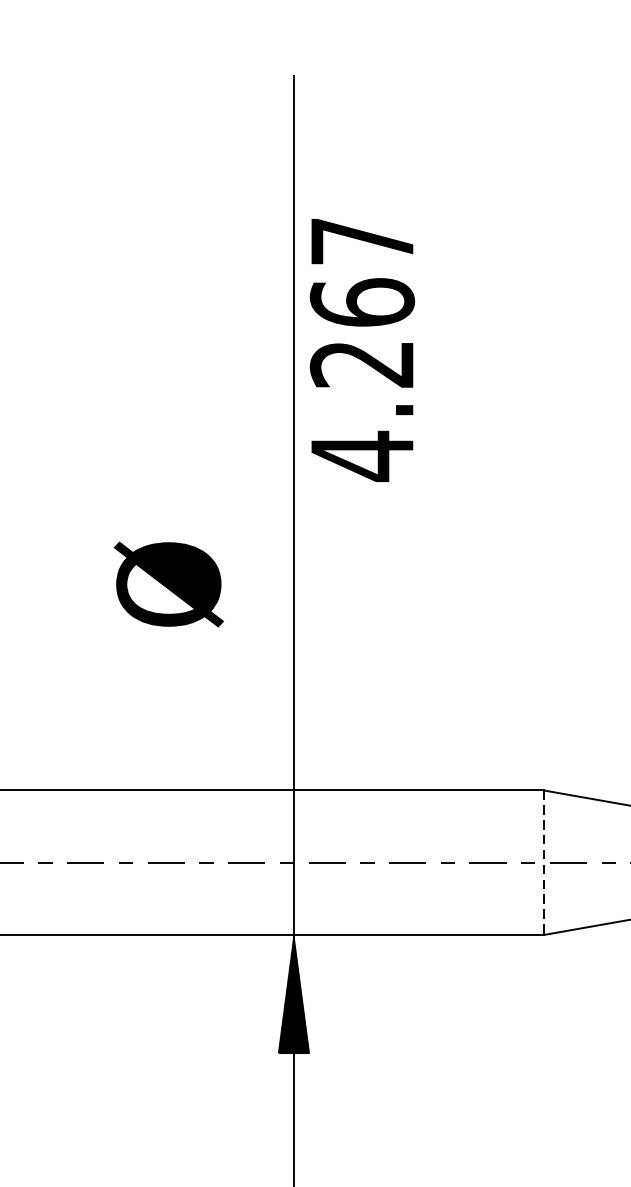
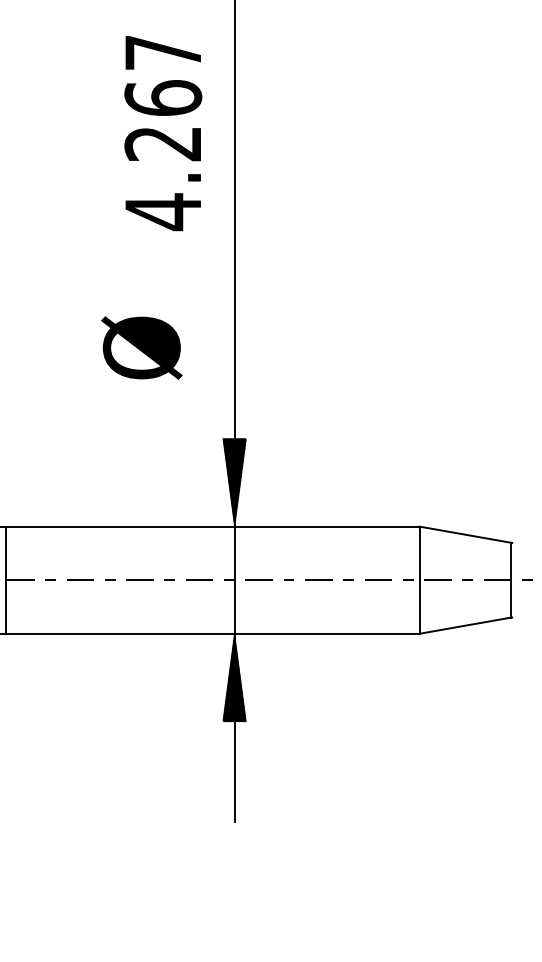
text: (362, 350) -> (163, 133), moved
text: (168, 583) -> (141, 347), moved
hatch: (293, 730) -> (234, 482), added
line: (543, 863) -> (419, 580), dashed -> solid

